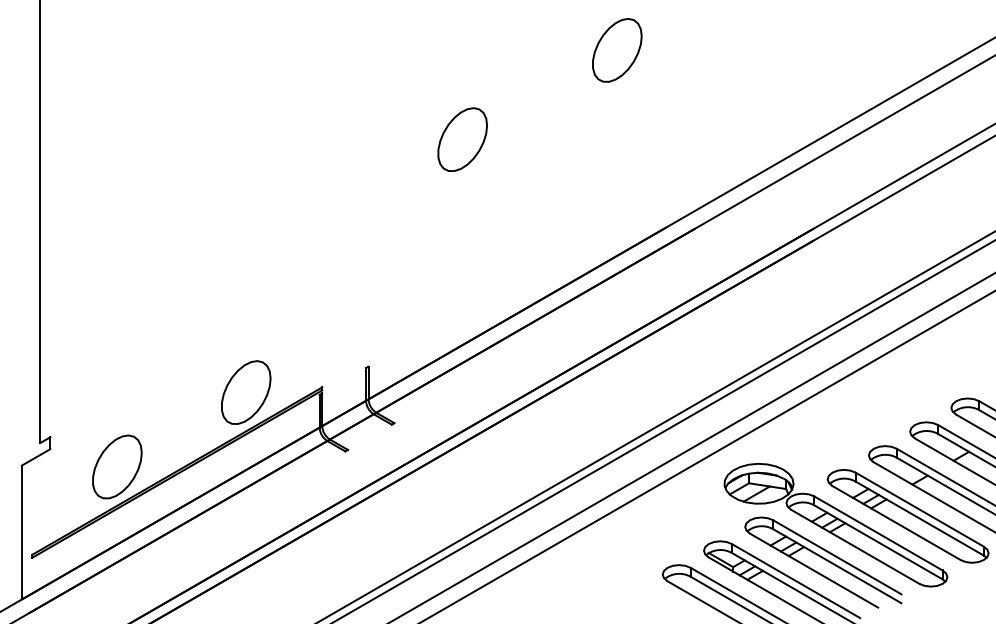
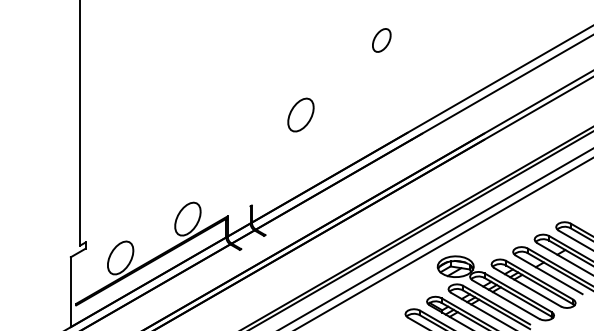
part: (616, 50) -> (381, 40), size x0.7
part: (461, 138) -> (300, 114), moved

